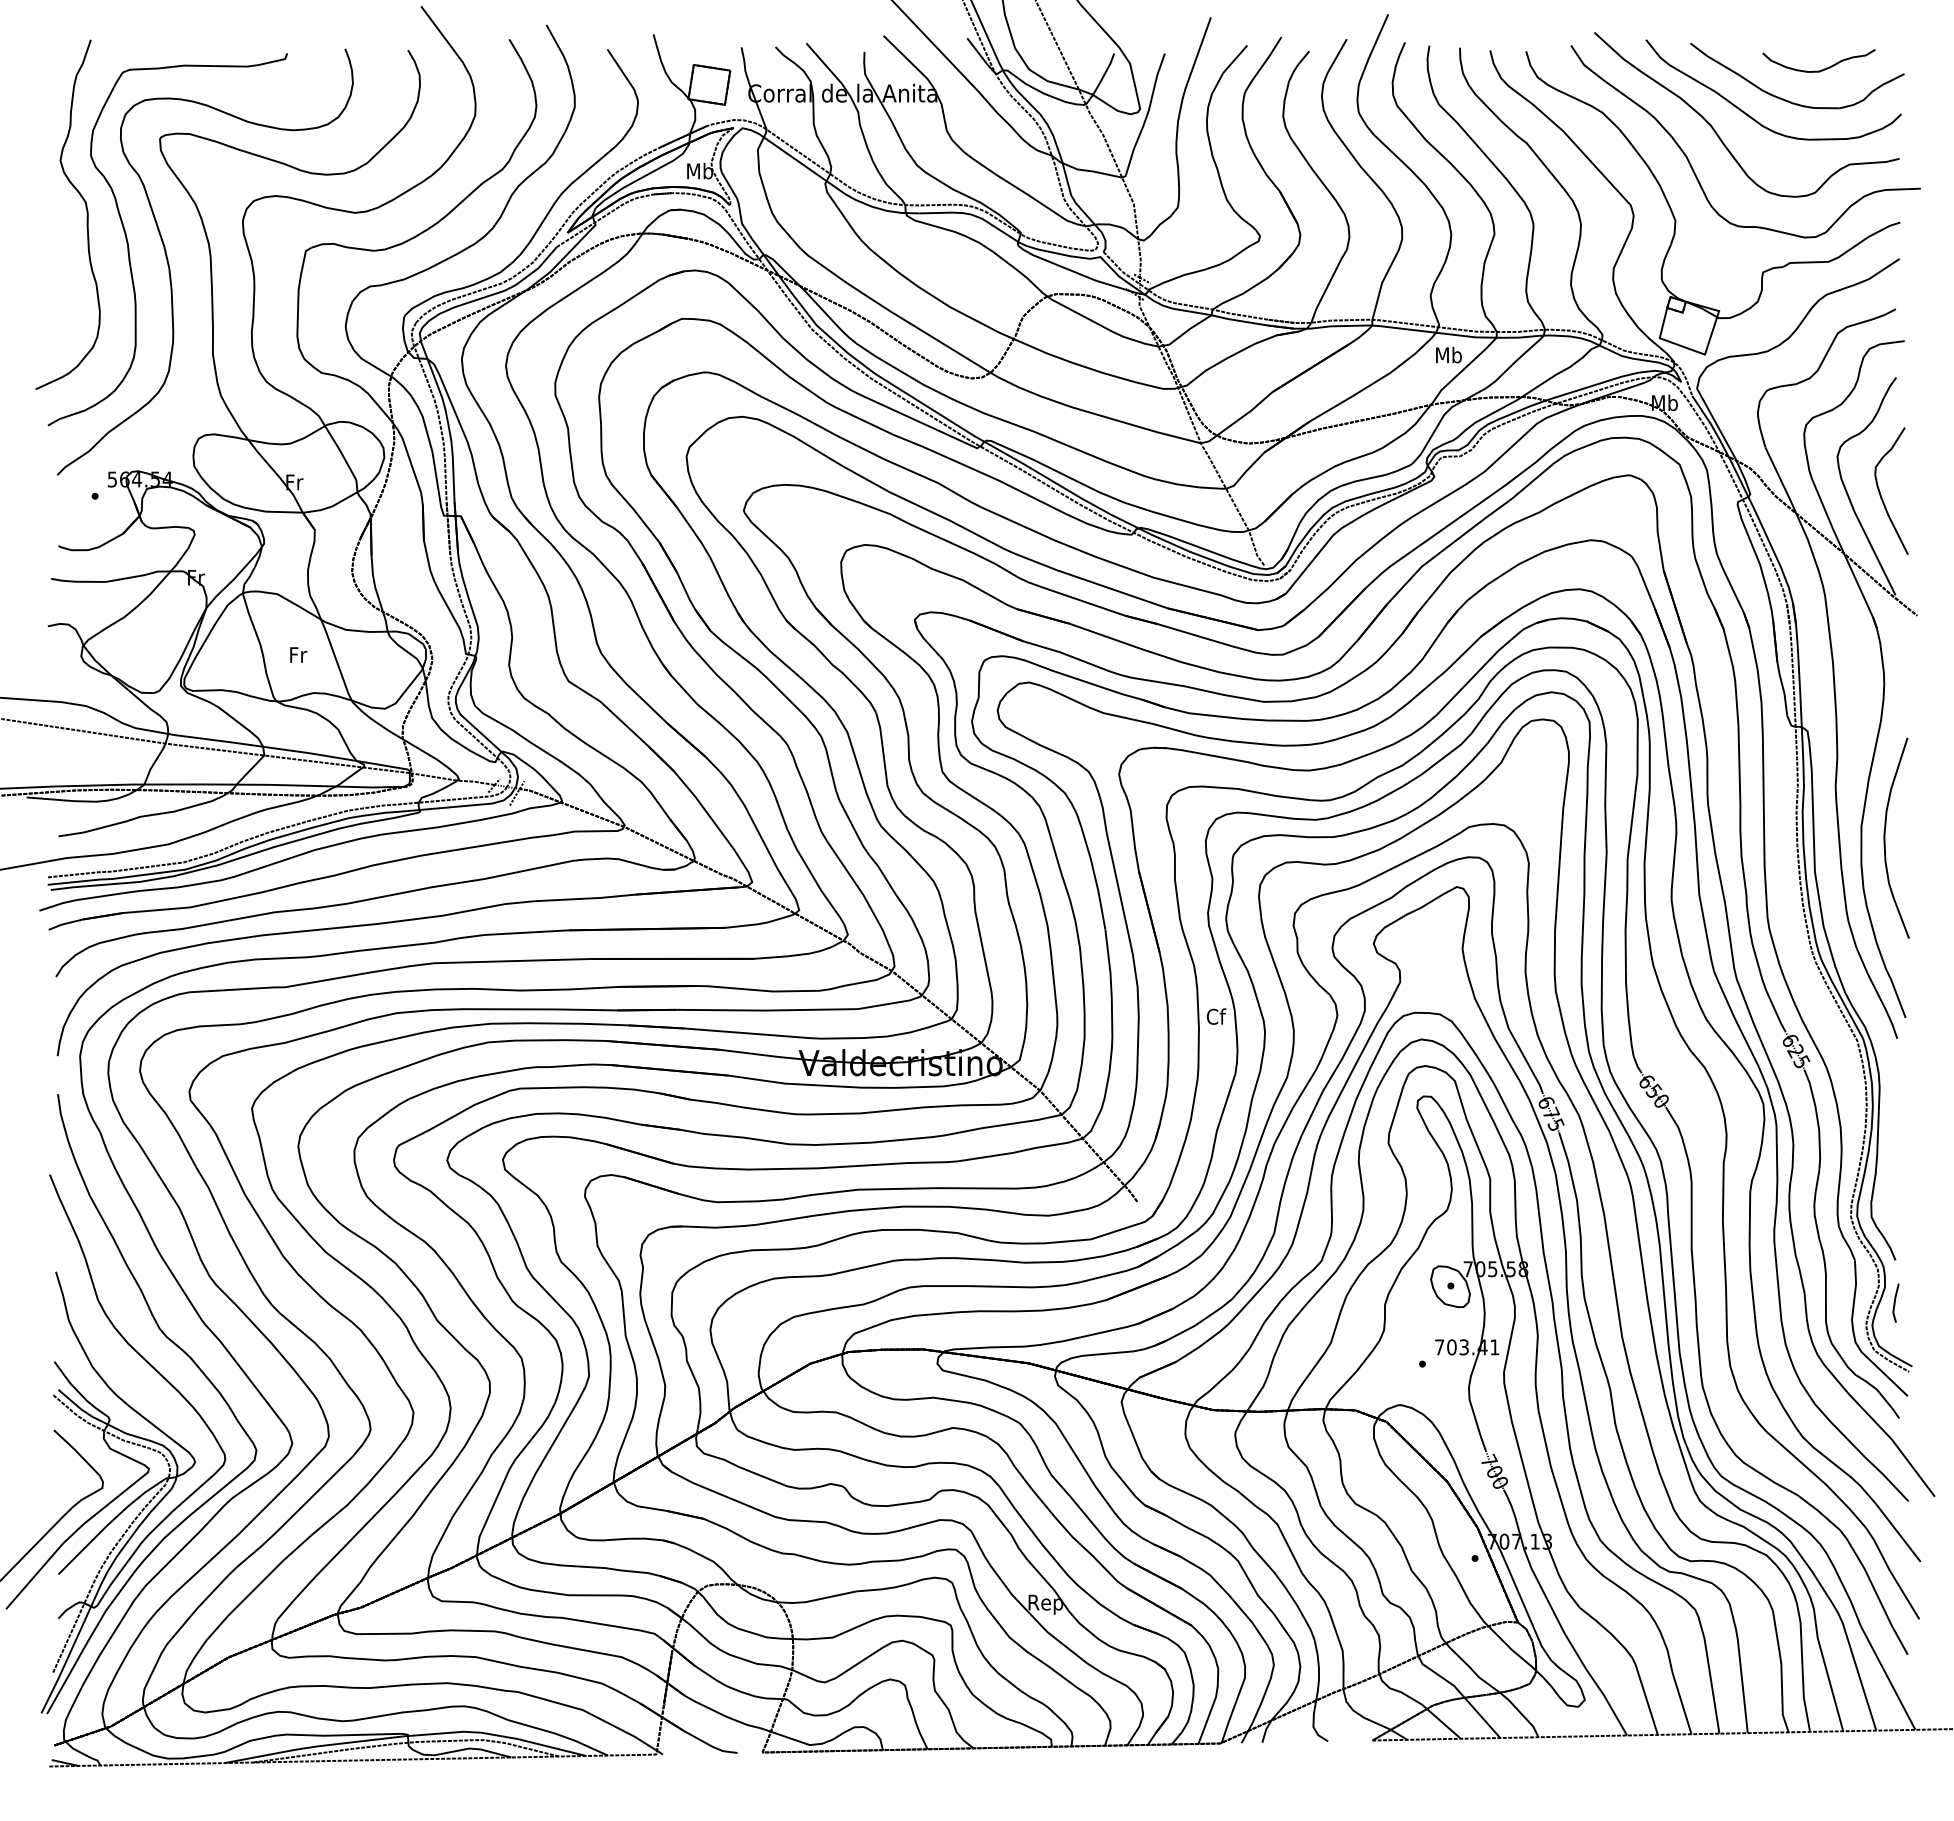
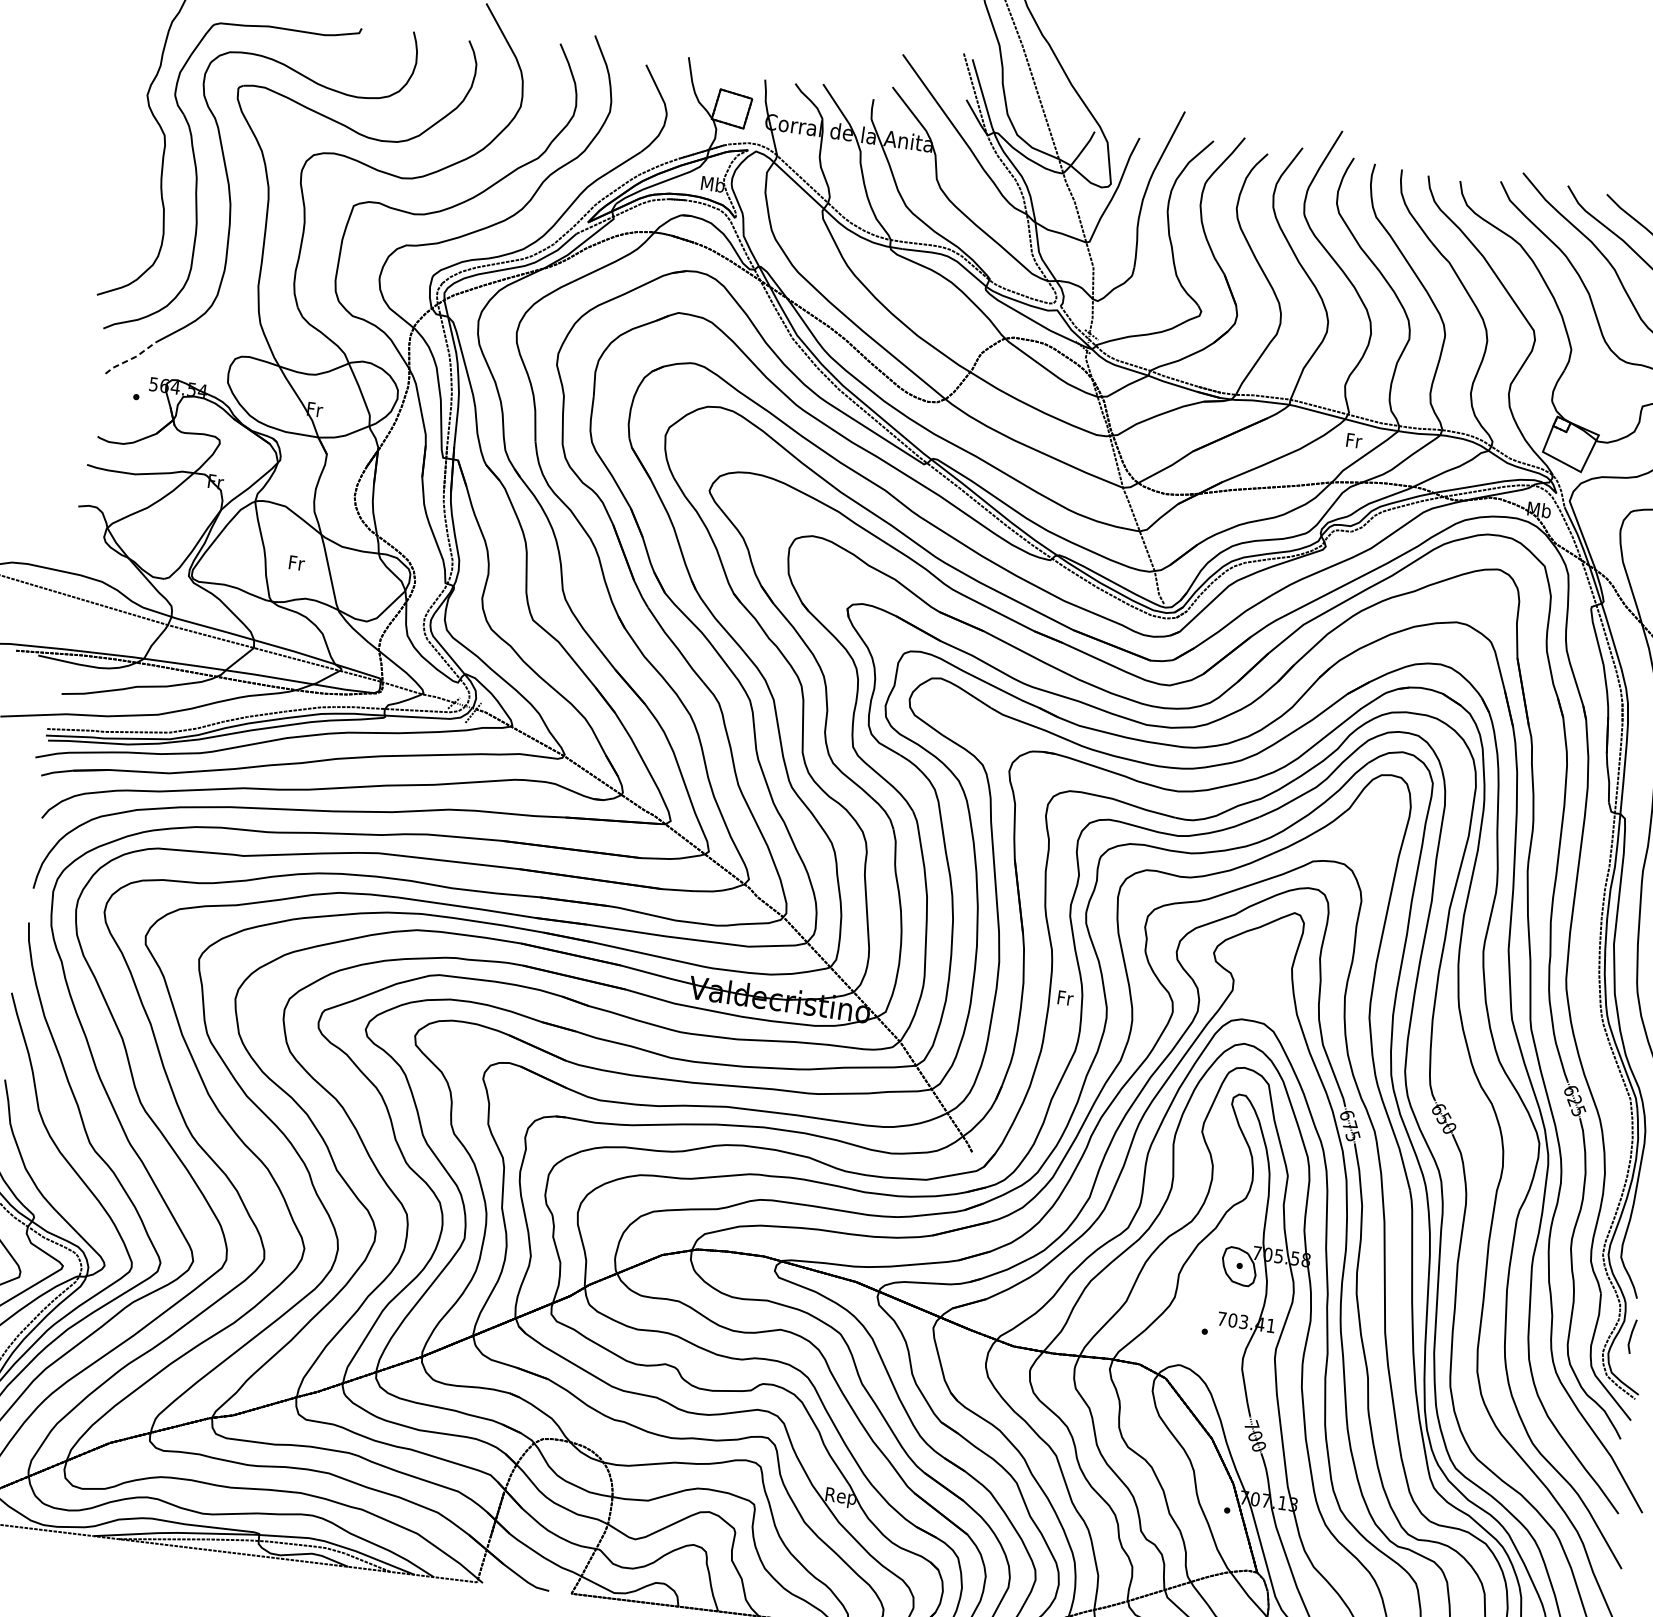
text: (1448, 354) -> (1353, 440), Mb -> Fr
line: (83, 455) -> (131, 359), solid -> dashed
text: (1216, 1016) -> (1065, 997), Cf -> Fr

